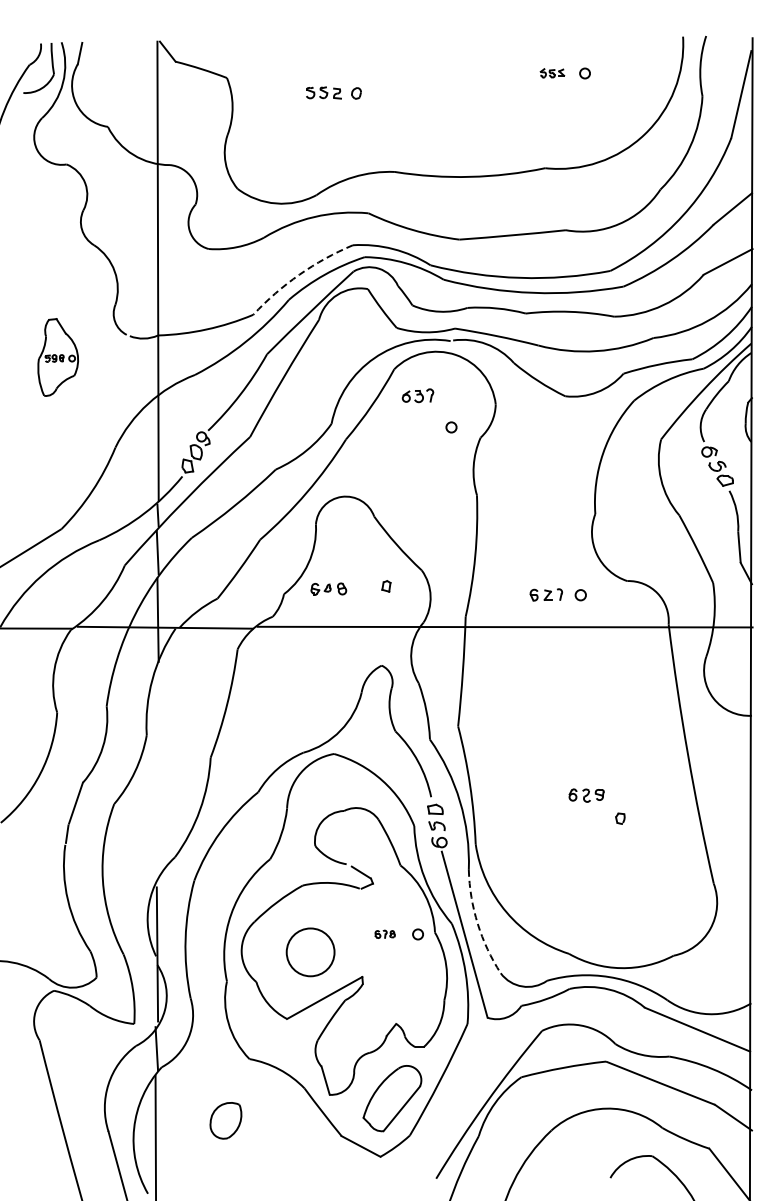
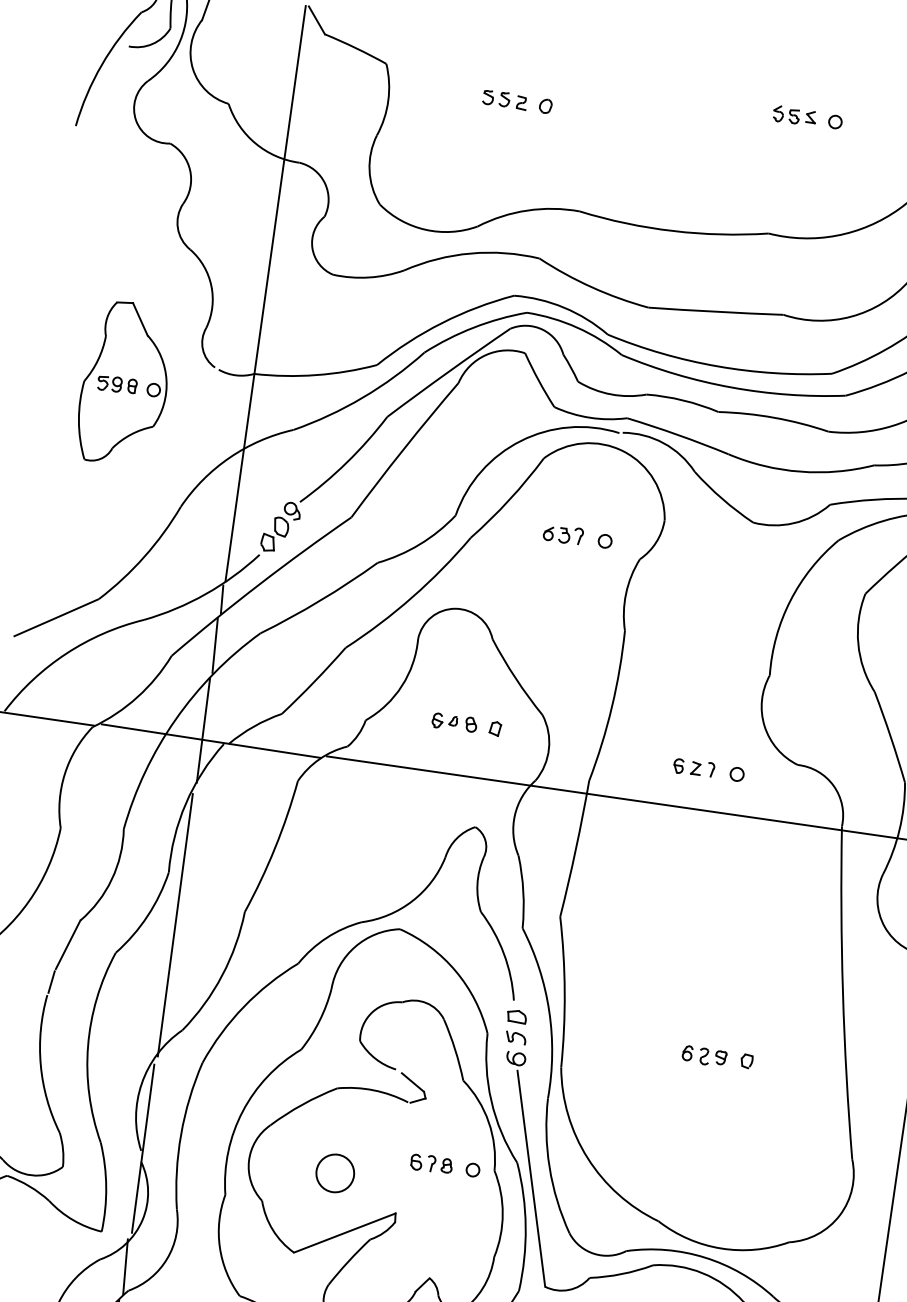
part: (552, 73) -> (794, 116), size x1.43
arc: (299, 274) -> (442, 322), dashed -> solid
part: (58, 357) -> (125, 383), size x1.67
part: (417, 395) -> (562, 534), moved
part: (328, 588) -> (454, 721), moved
line: (157, 775) -> (175, 924), added
part: (586, 795) -> (704, 1056), moved
arc: (477, 923) -> (549, 1166), dashed -> solid
part: (385, 934) -> (432, 1164), size x1.67
circle: (310, 952) -> (335, 1173), size x0.62

